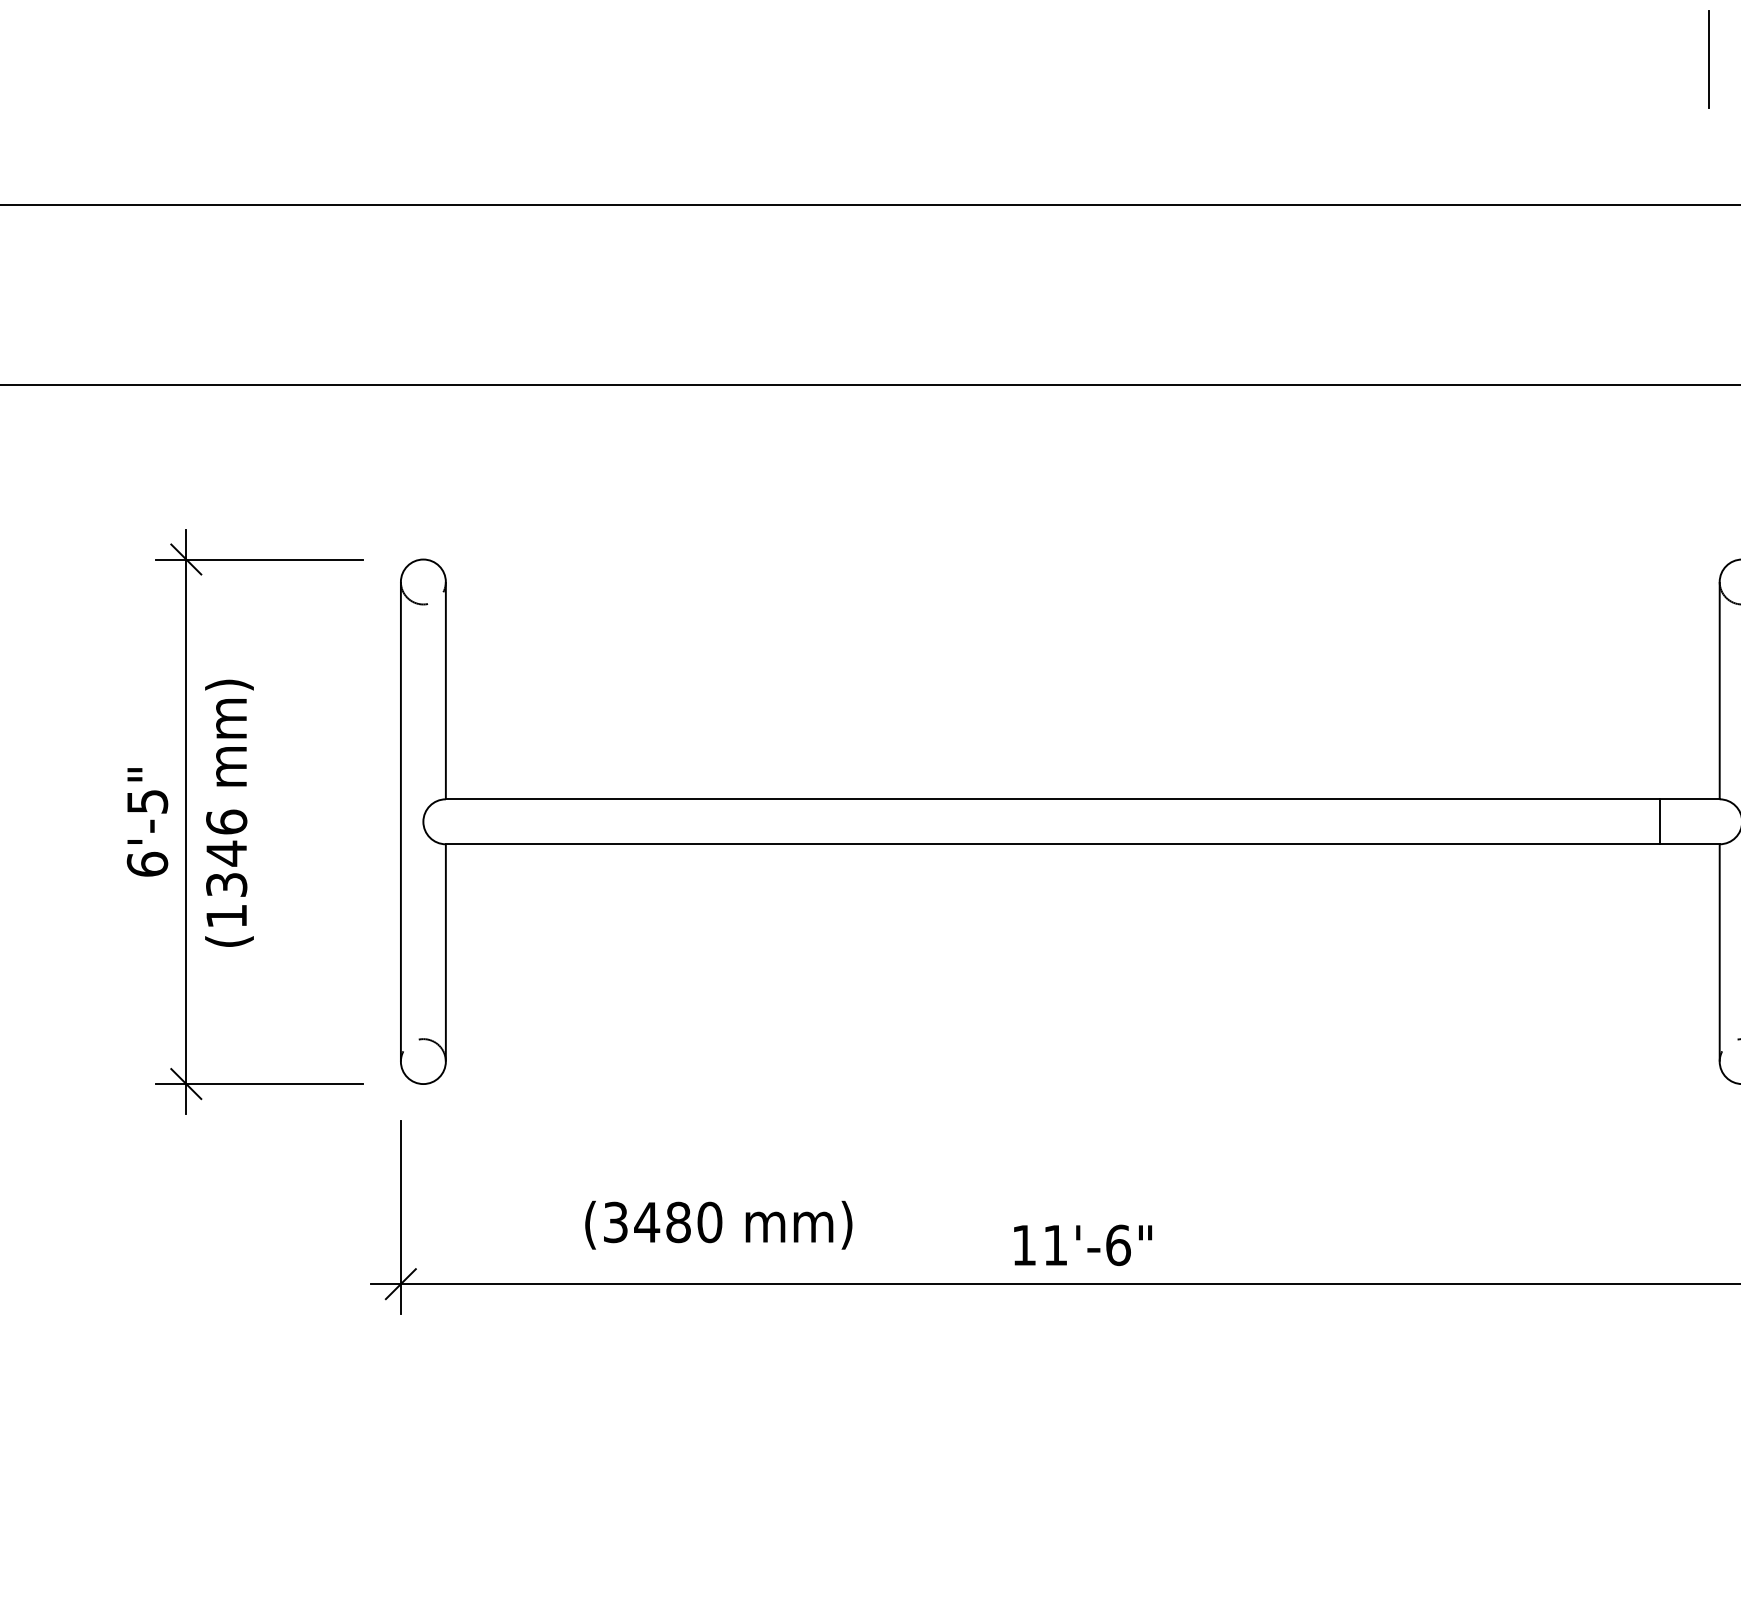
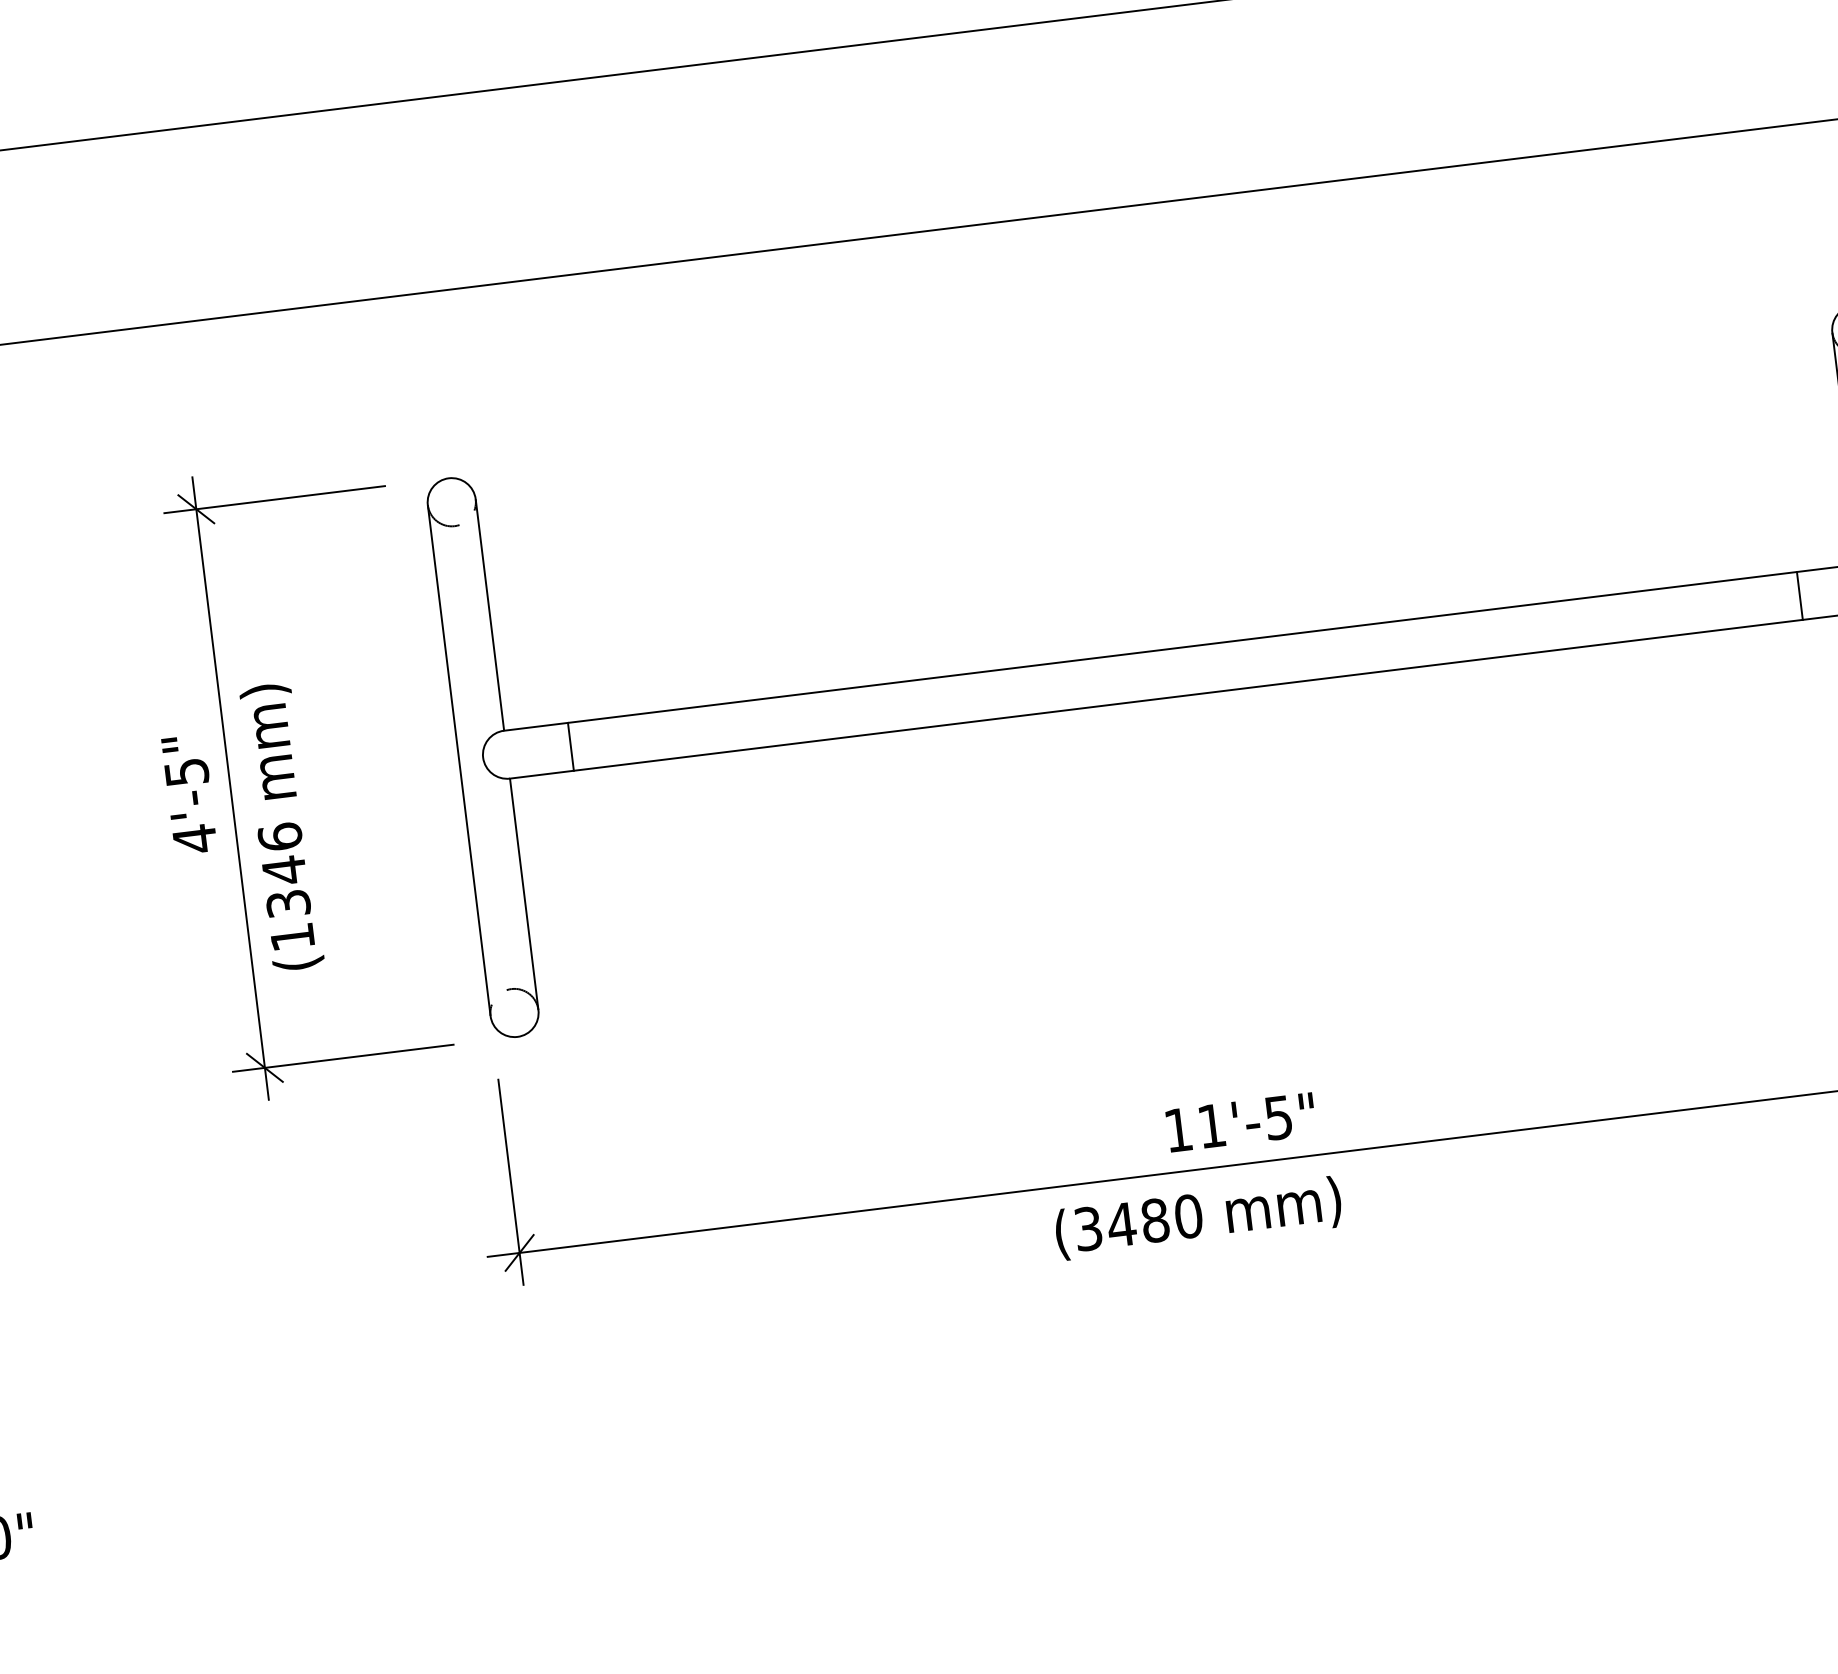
text: (229, 812) -> (281, 826), moved
line: (505, 821) -> (570, 746), added
text: (147, 864) -> (194, 839), 6'-5" -> 4'-5"
text: (718, 1224) -> (1198, 1217), moved
text: (1118, 1245) -> (1278, 1117), 11'-6" -> 11'-5"

